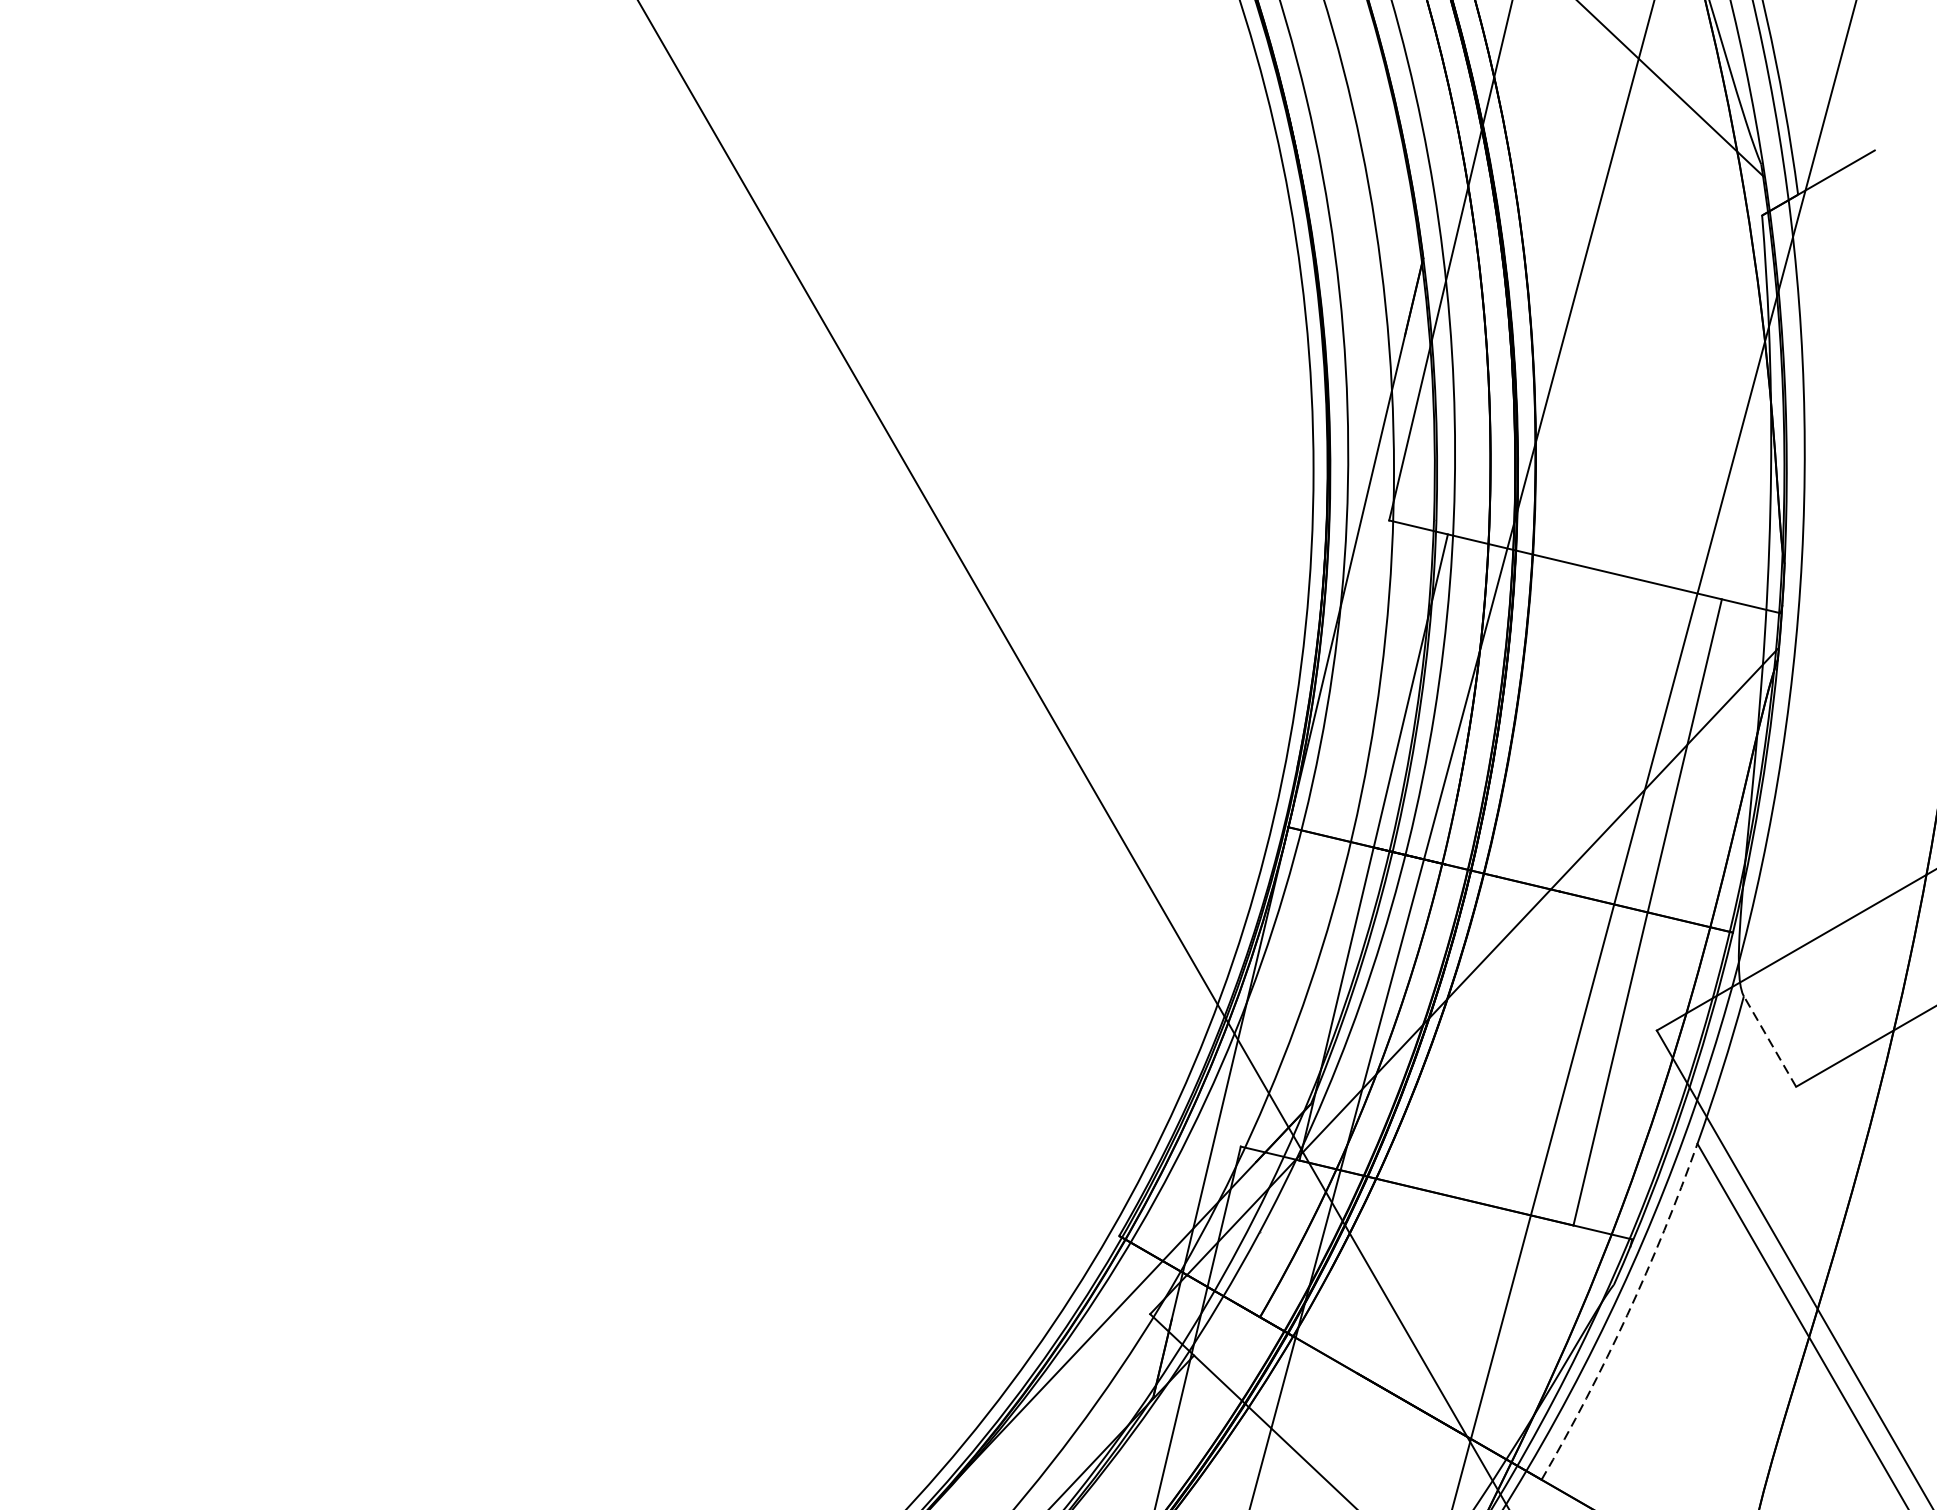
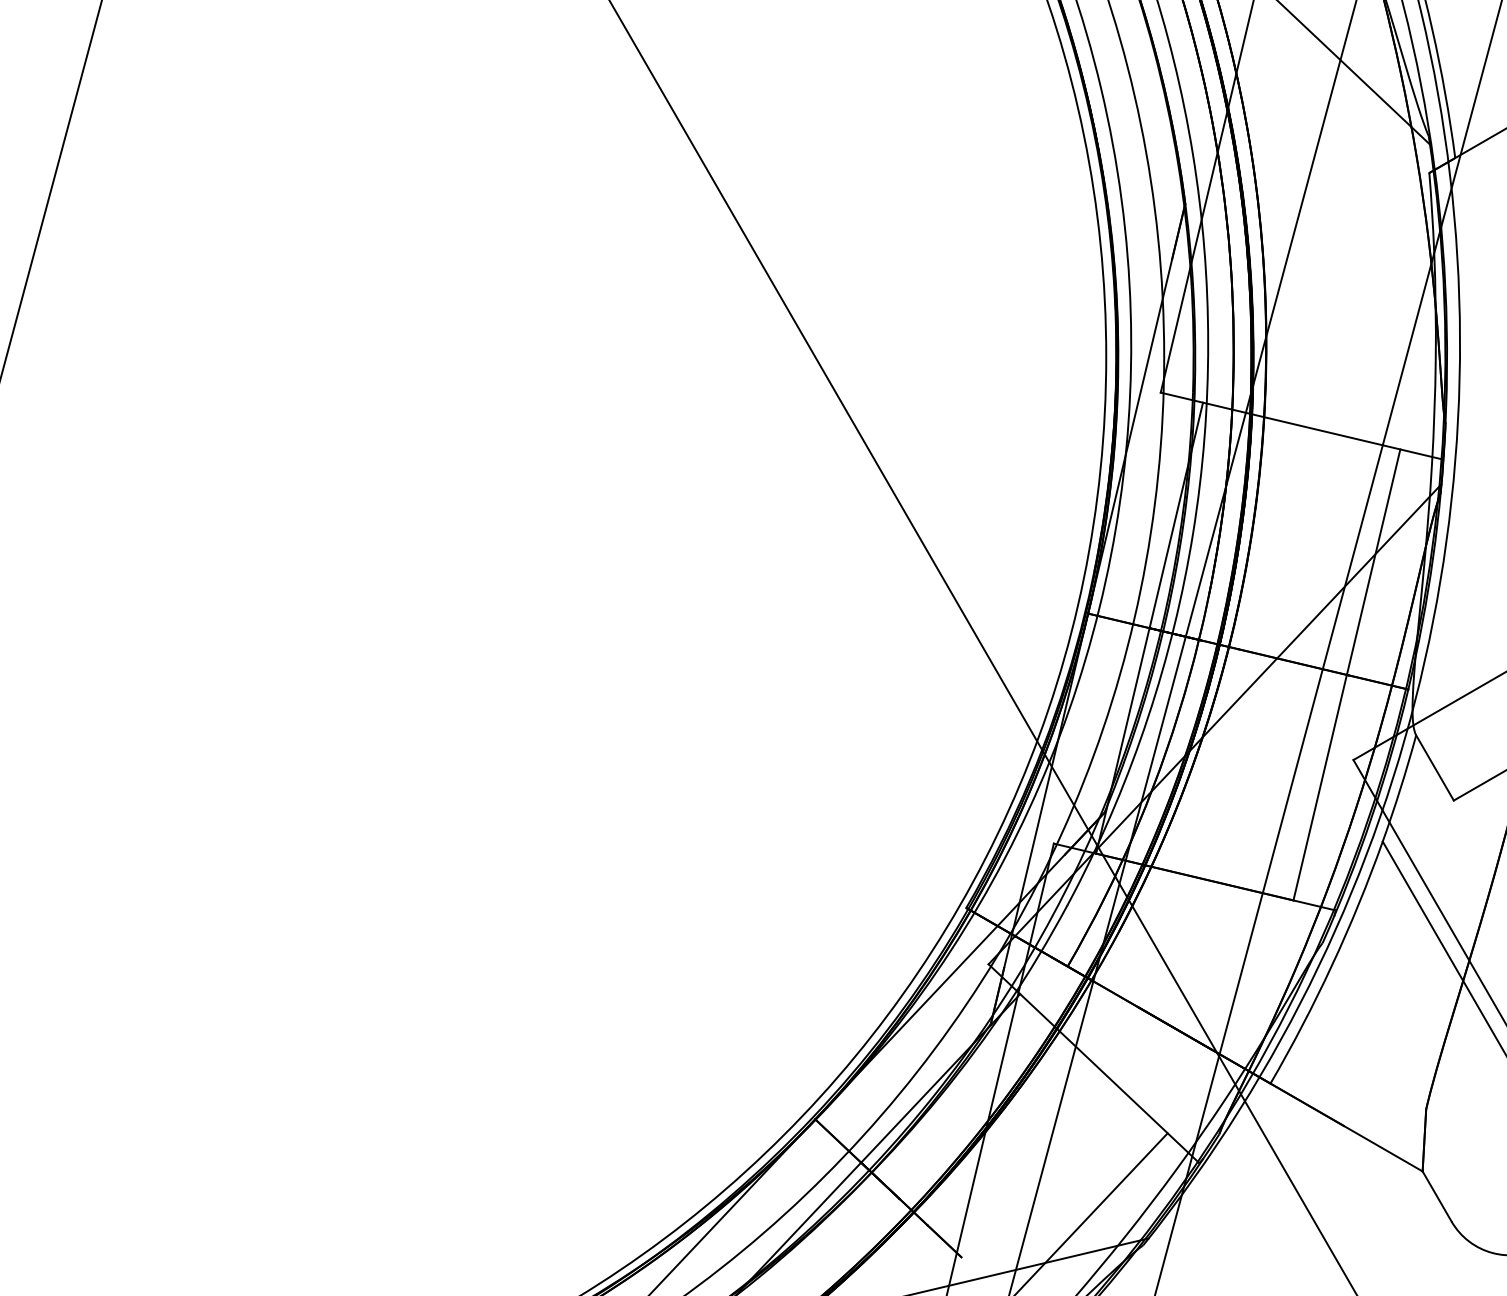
line: (1770, 1040) -> (1435, 767), dashed -> solid
arc: (1627, 1315) -> (1332, 965), dashed -> solid

